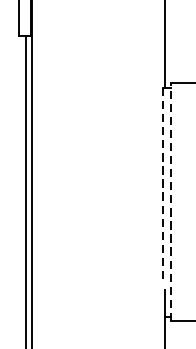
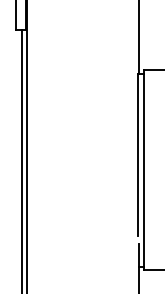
line: (163, 184) -> (137, 155), dashed -> solid
line: (171, 201) -> (144, 169), dashed -> solid

